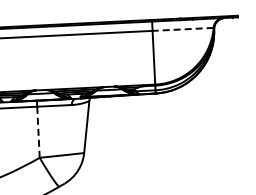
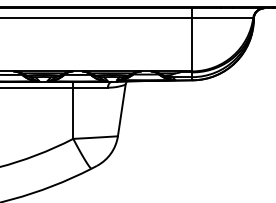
line: (182, 29) -> (222, 17), dashed -> solid
line: (38, 132) -> (73, 113), dashed -> solid

